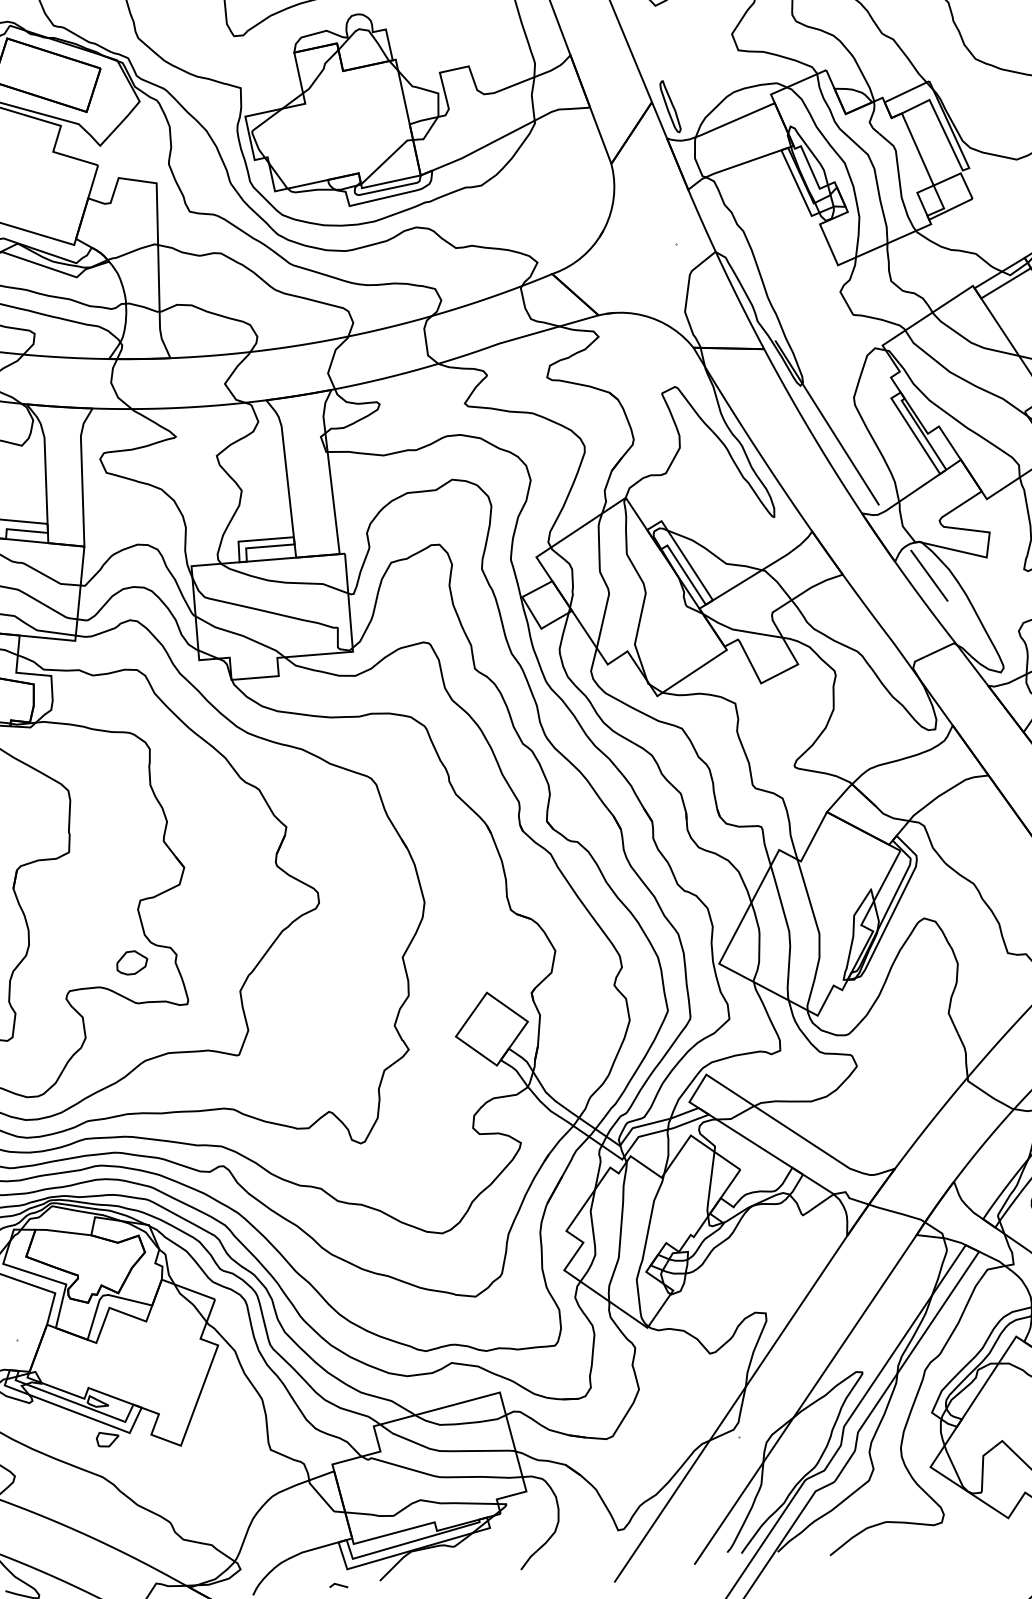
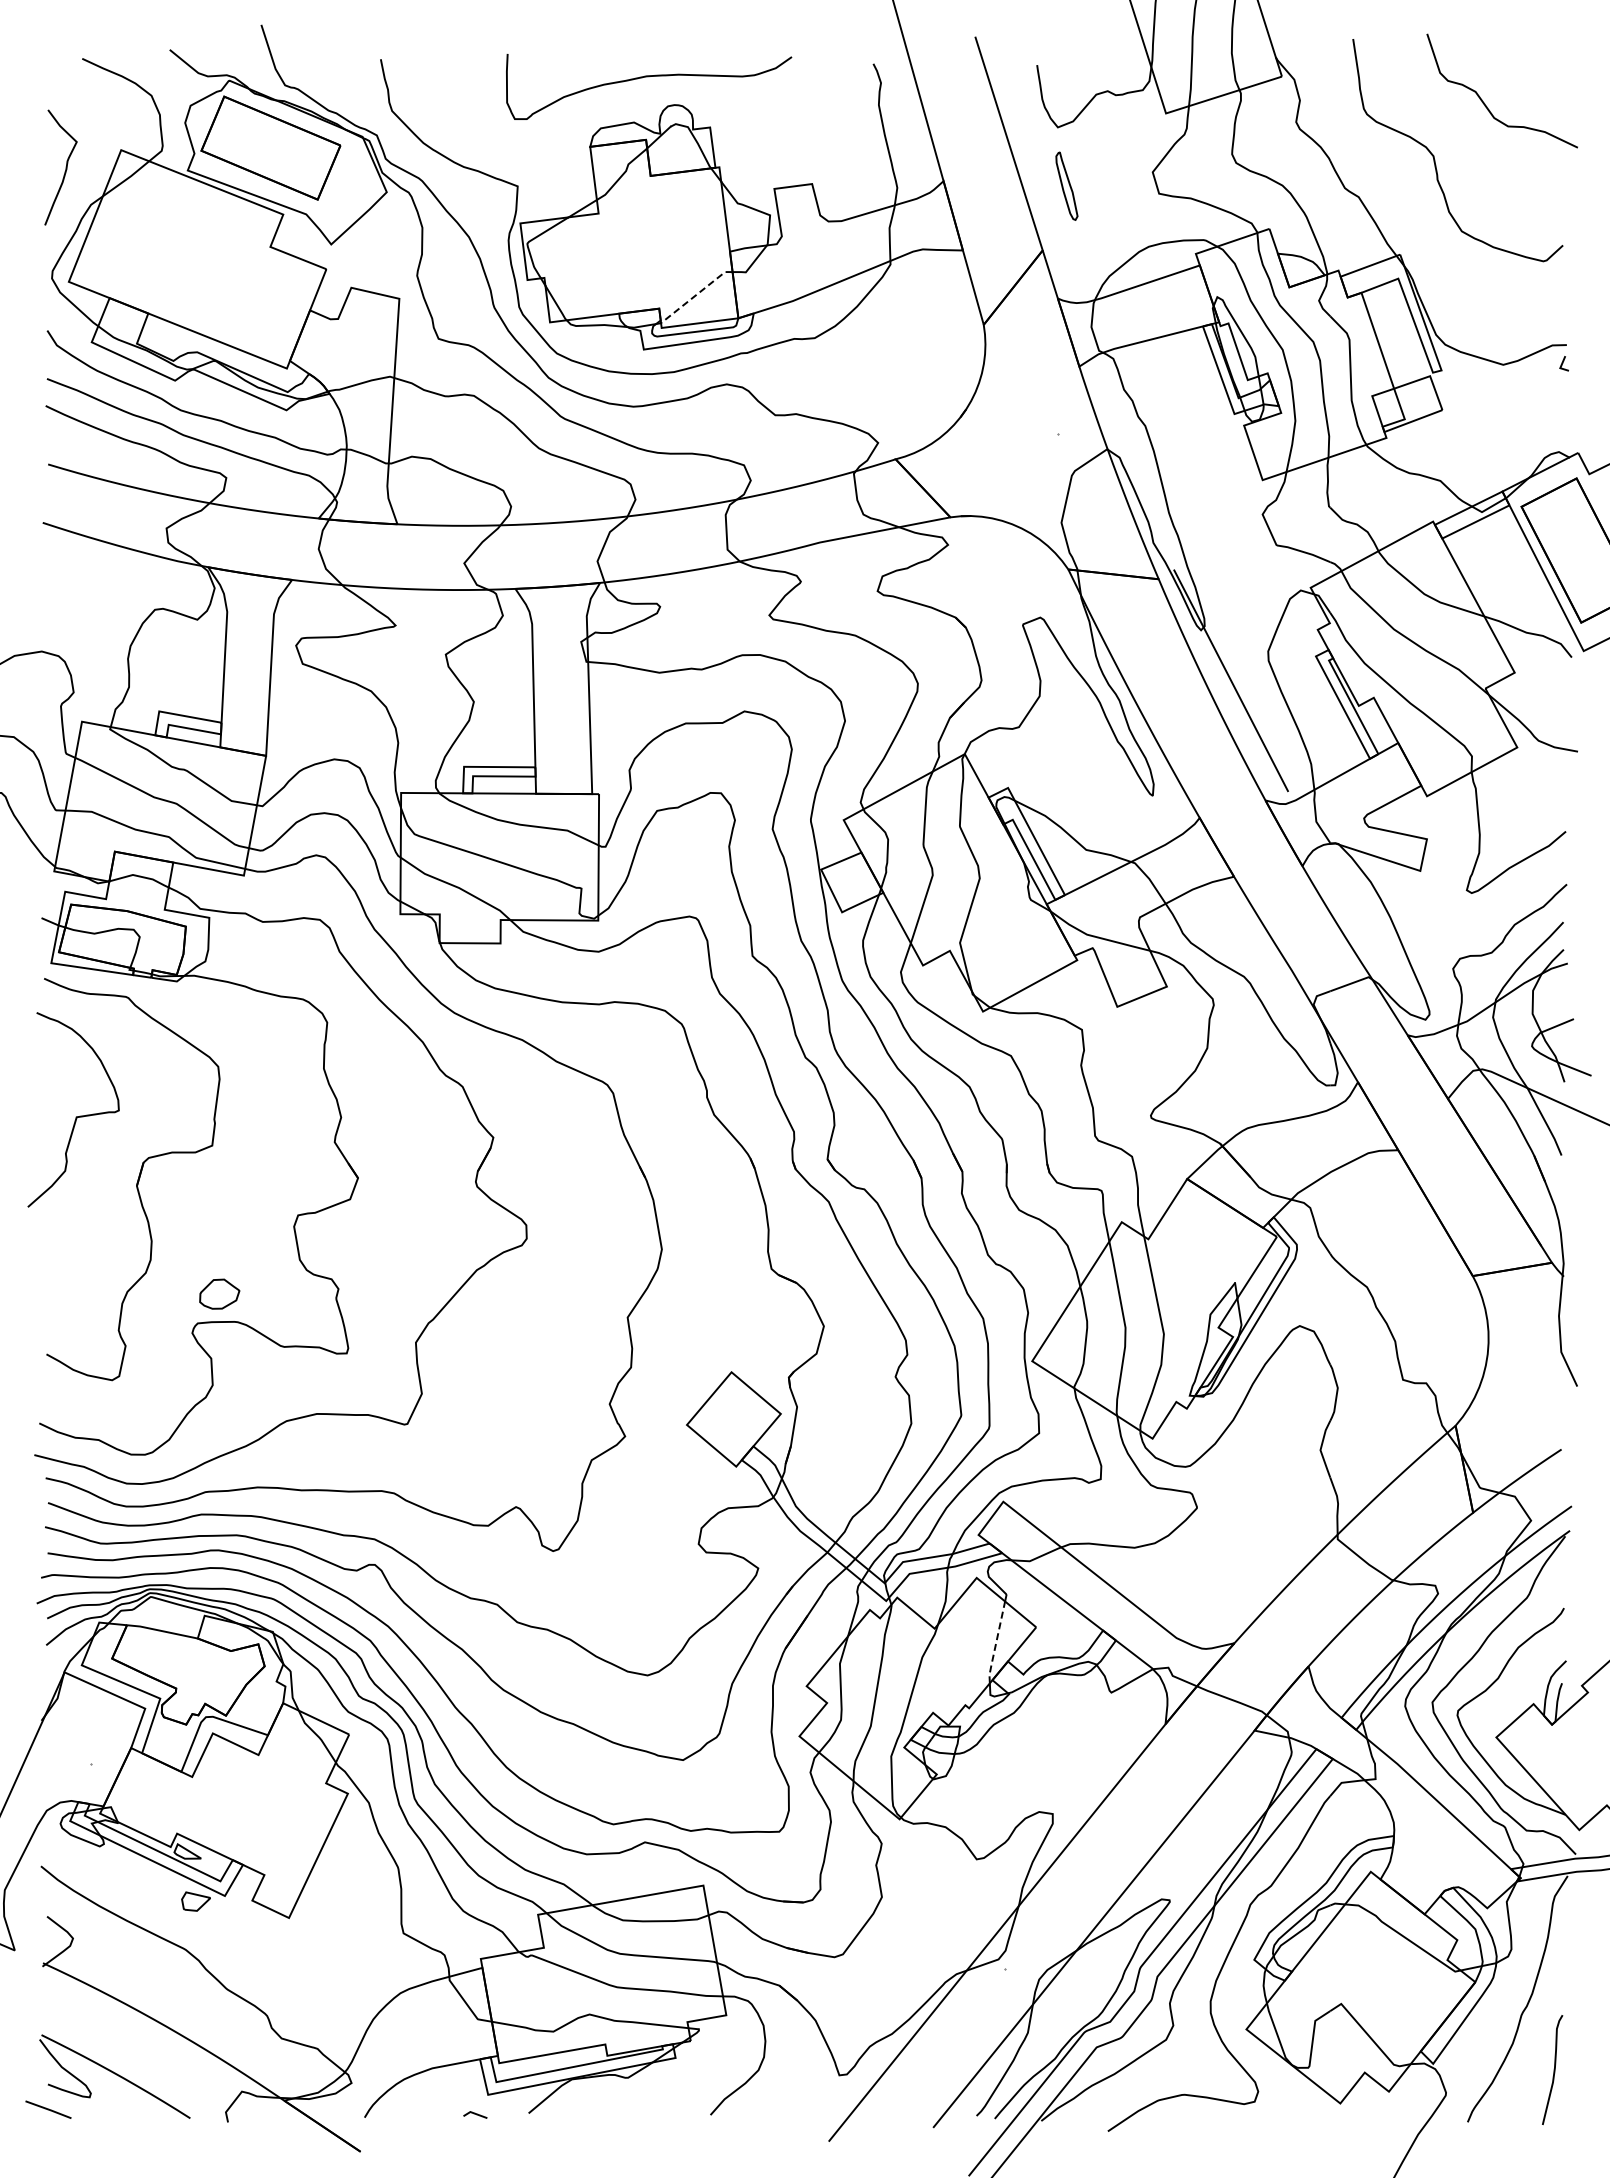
part: (670, 106) -> (1066, 185), moved
line: (386, 160) -> (696, 295), solid -> dashed
line: (929, 575) -> (1344, 887), removed
part: (131, 962) -> (219, 1293), moved
line: (710, 1185) -> (996, 1643), solid -> dashed

